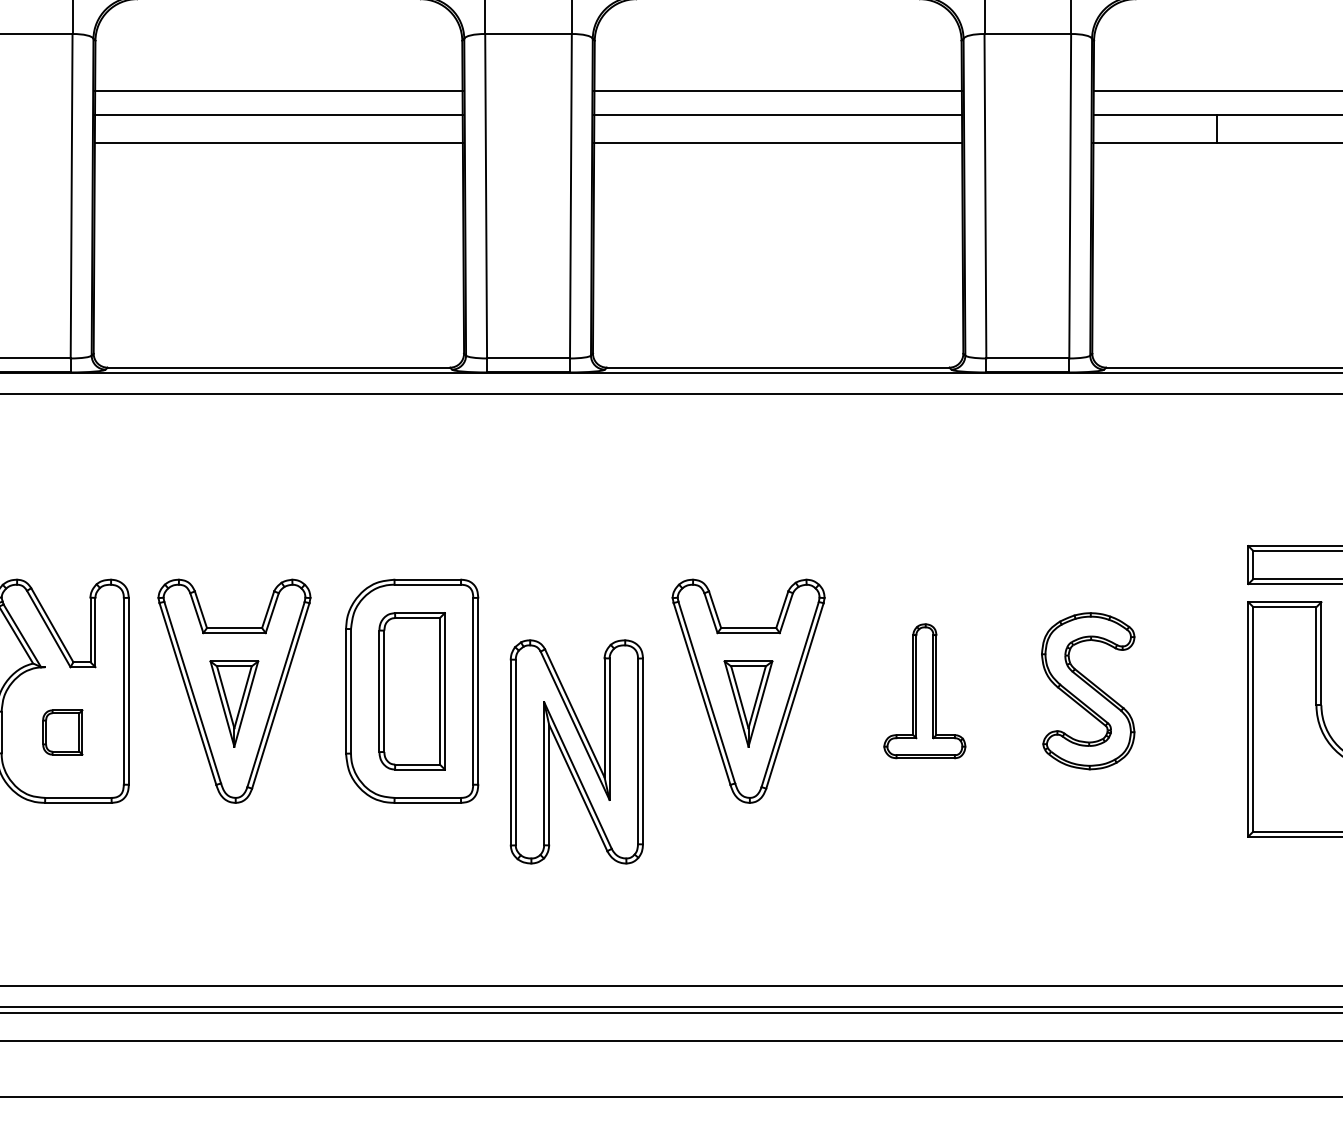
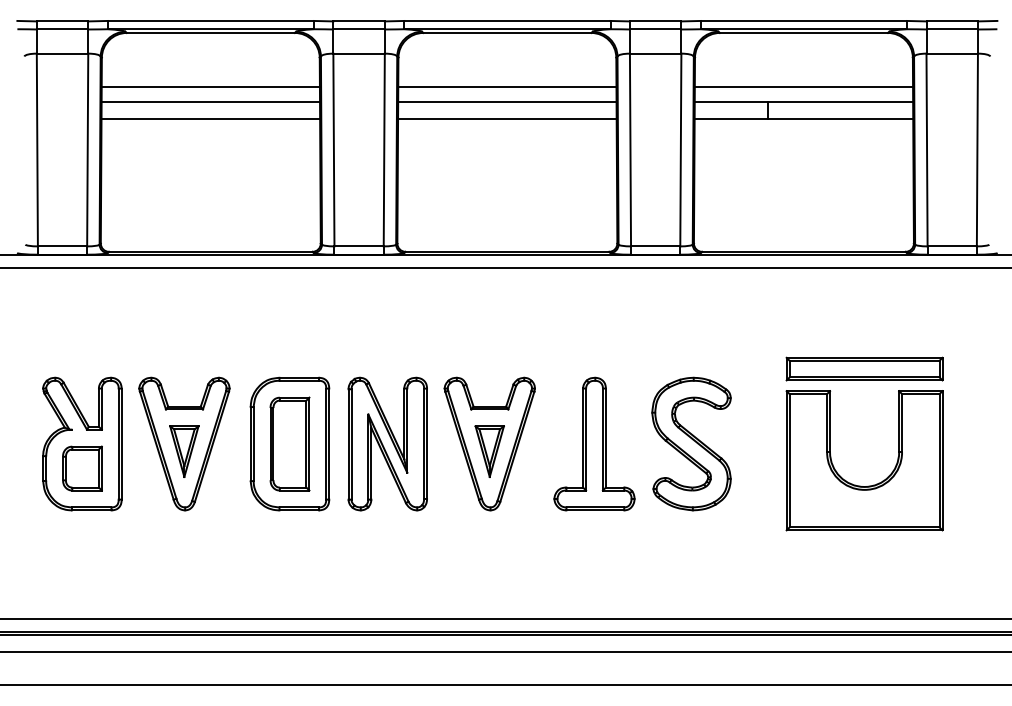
part: (924, 690) -> (594, 443), size x1.67
part: (1088, 690) -> (691, 443), size x1.43
part: (62, 732) -> (82, 468), size x1.67
part: (576, 750) -> (387, 443), moved

